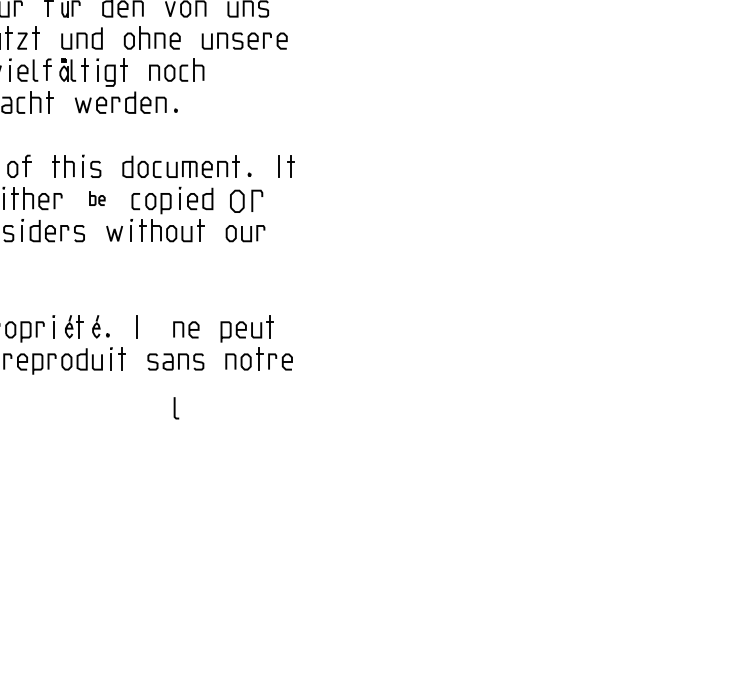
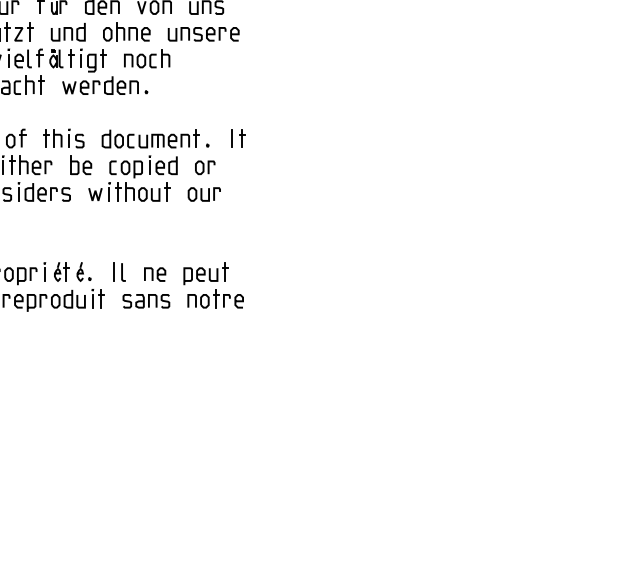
part: (97, 198) -> (81, 165), size x1.67
part: (246, 201) -> (205, 167), size x0.71
line: (175, 408) -> (122, 272), moved

